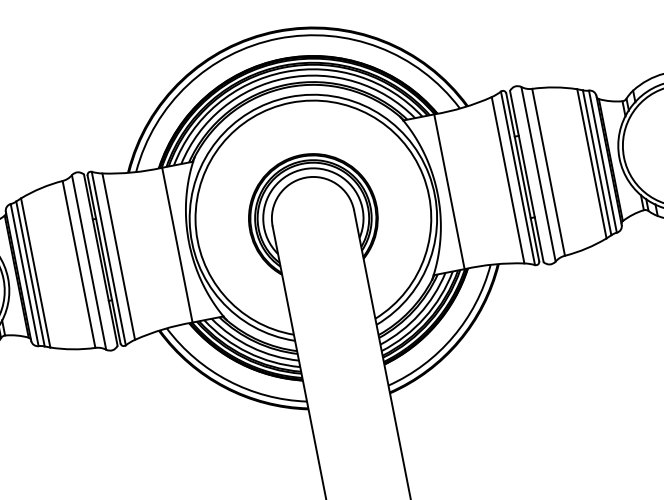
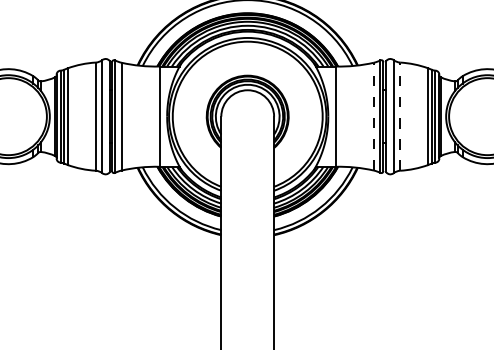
line: (549, 171) -> (400, 116), solid -> dashed
line: (507, 180) -> (373, 116), solid -> dashed

